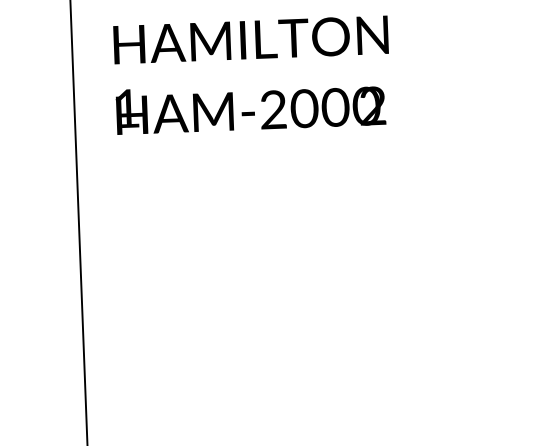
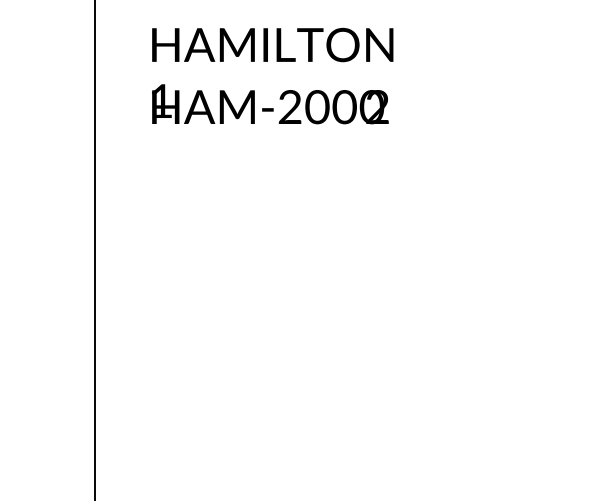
text: (252, 74) -> (272, 75), moved

